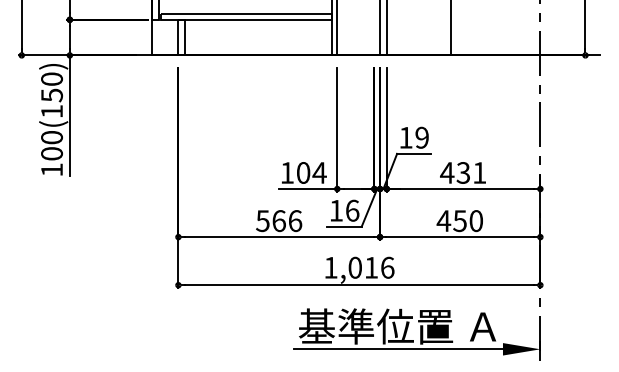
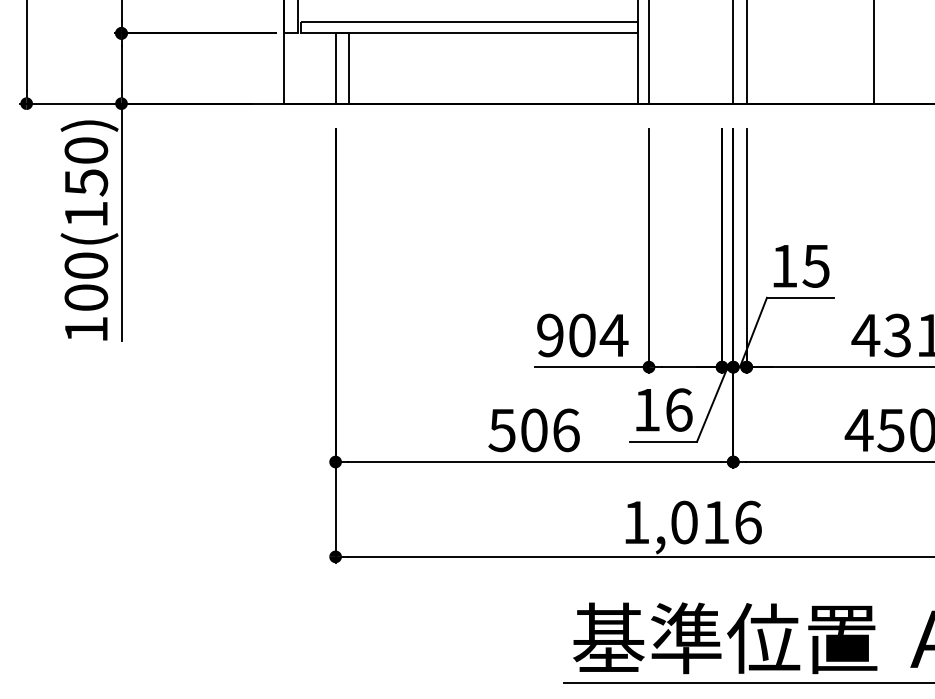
text: (421, 137) -> (815, 265), 19 -> 15
text: (286, 172) -> (548, 334), 104 -> 904
text: (278, 220) -> (533, 429), 566 -> 506

